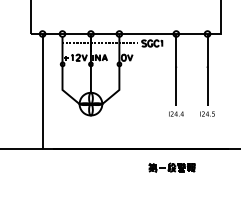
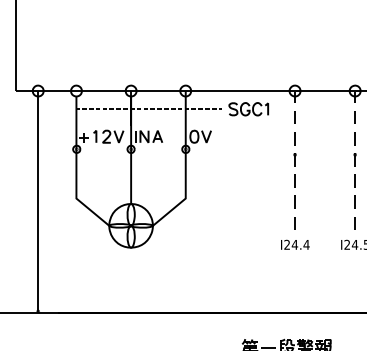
line: (176, 70) -> (295, 161), solid -> dashed
line: (207, 70) -> (355, 161), solid -> dashed

